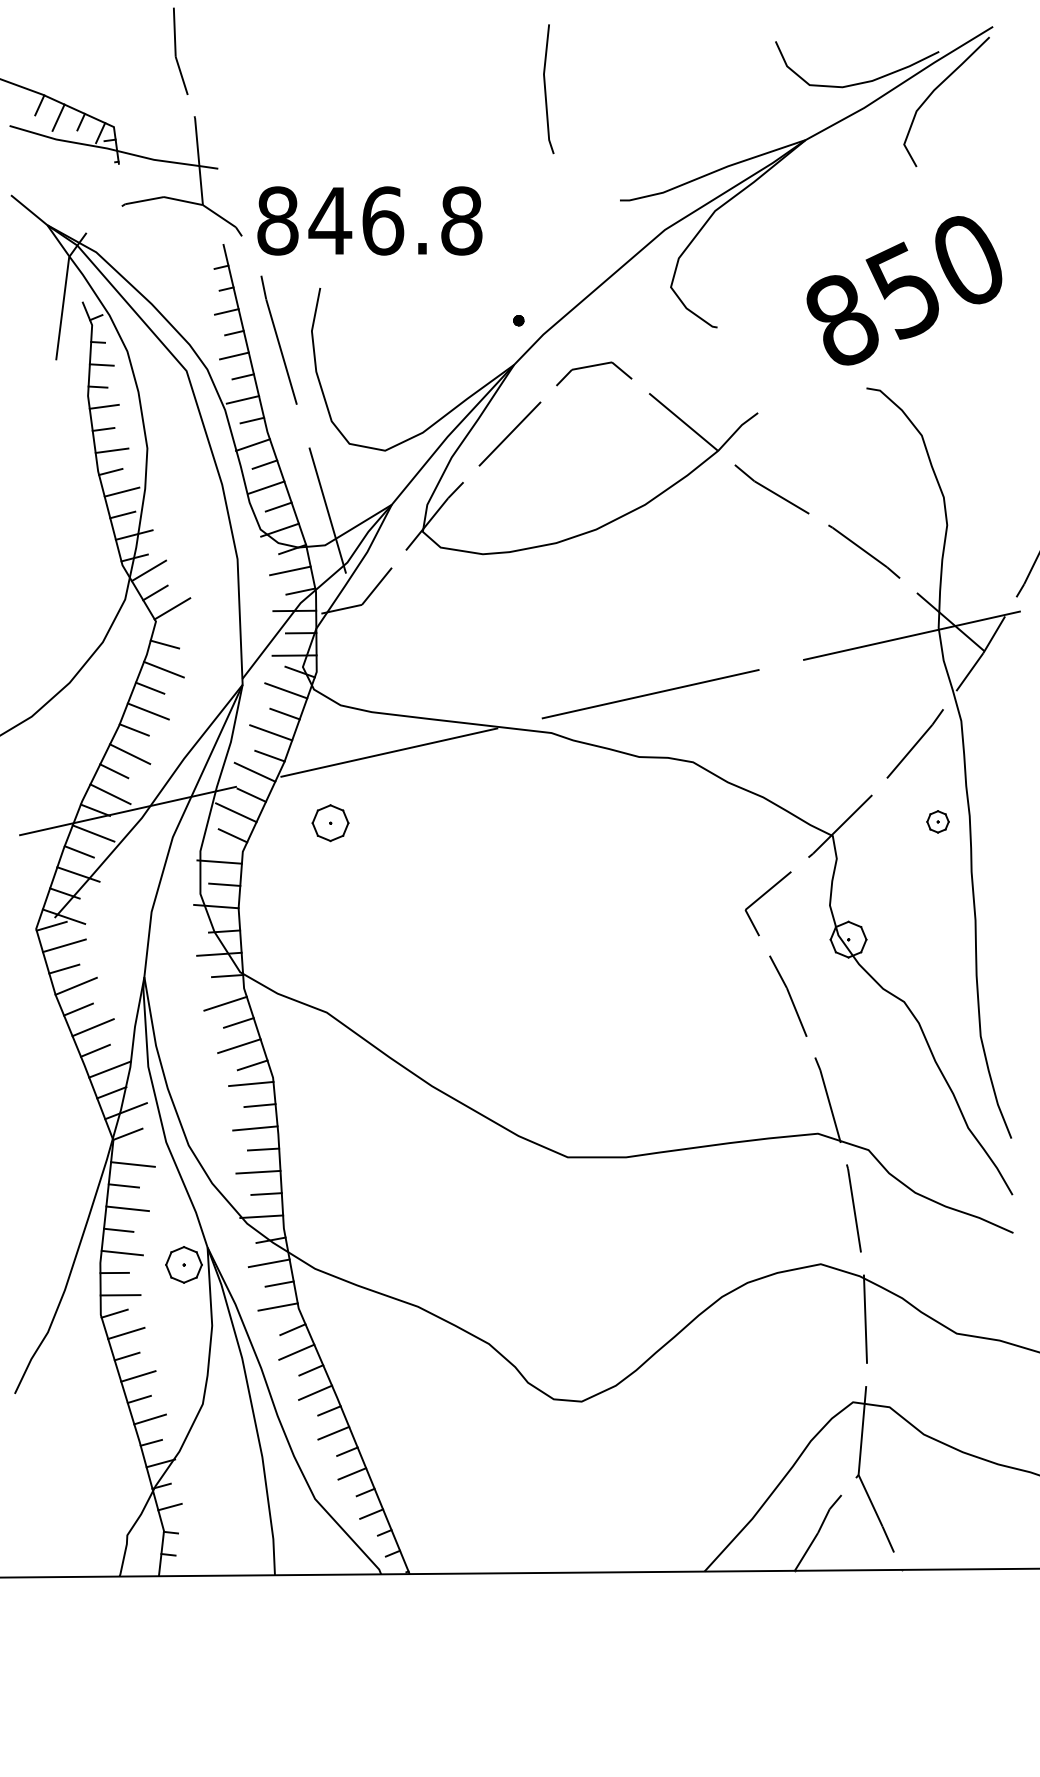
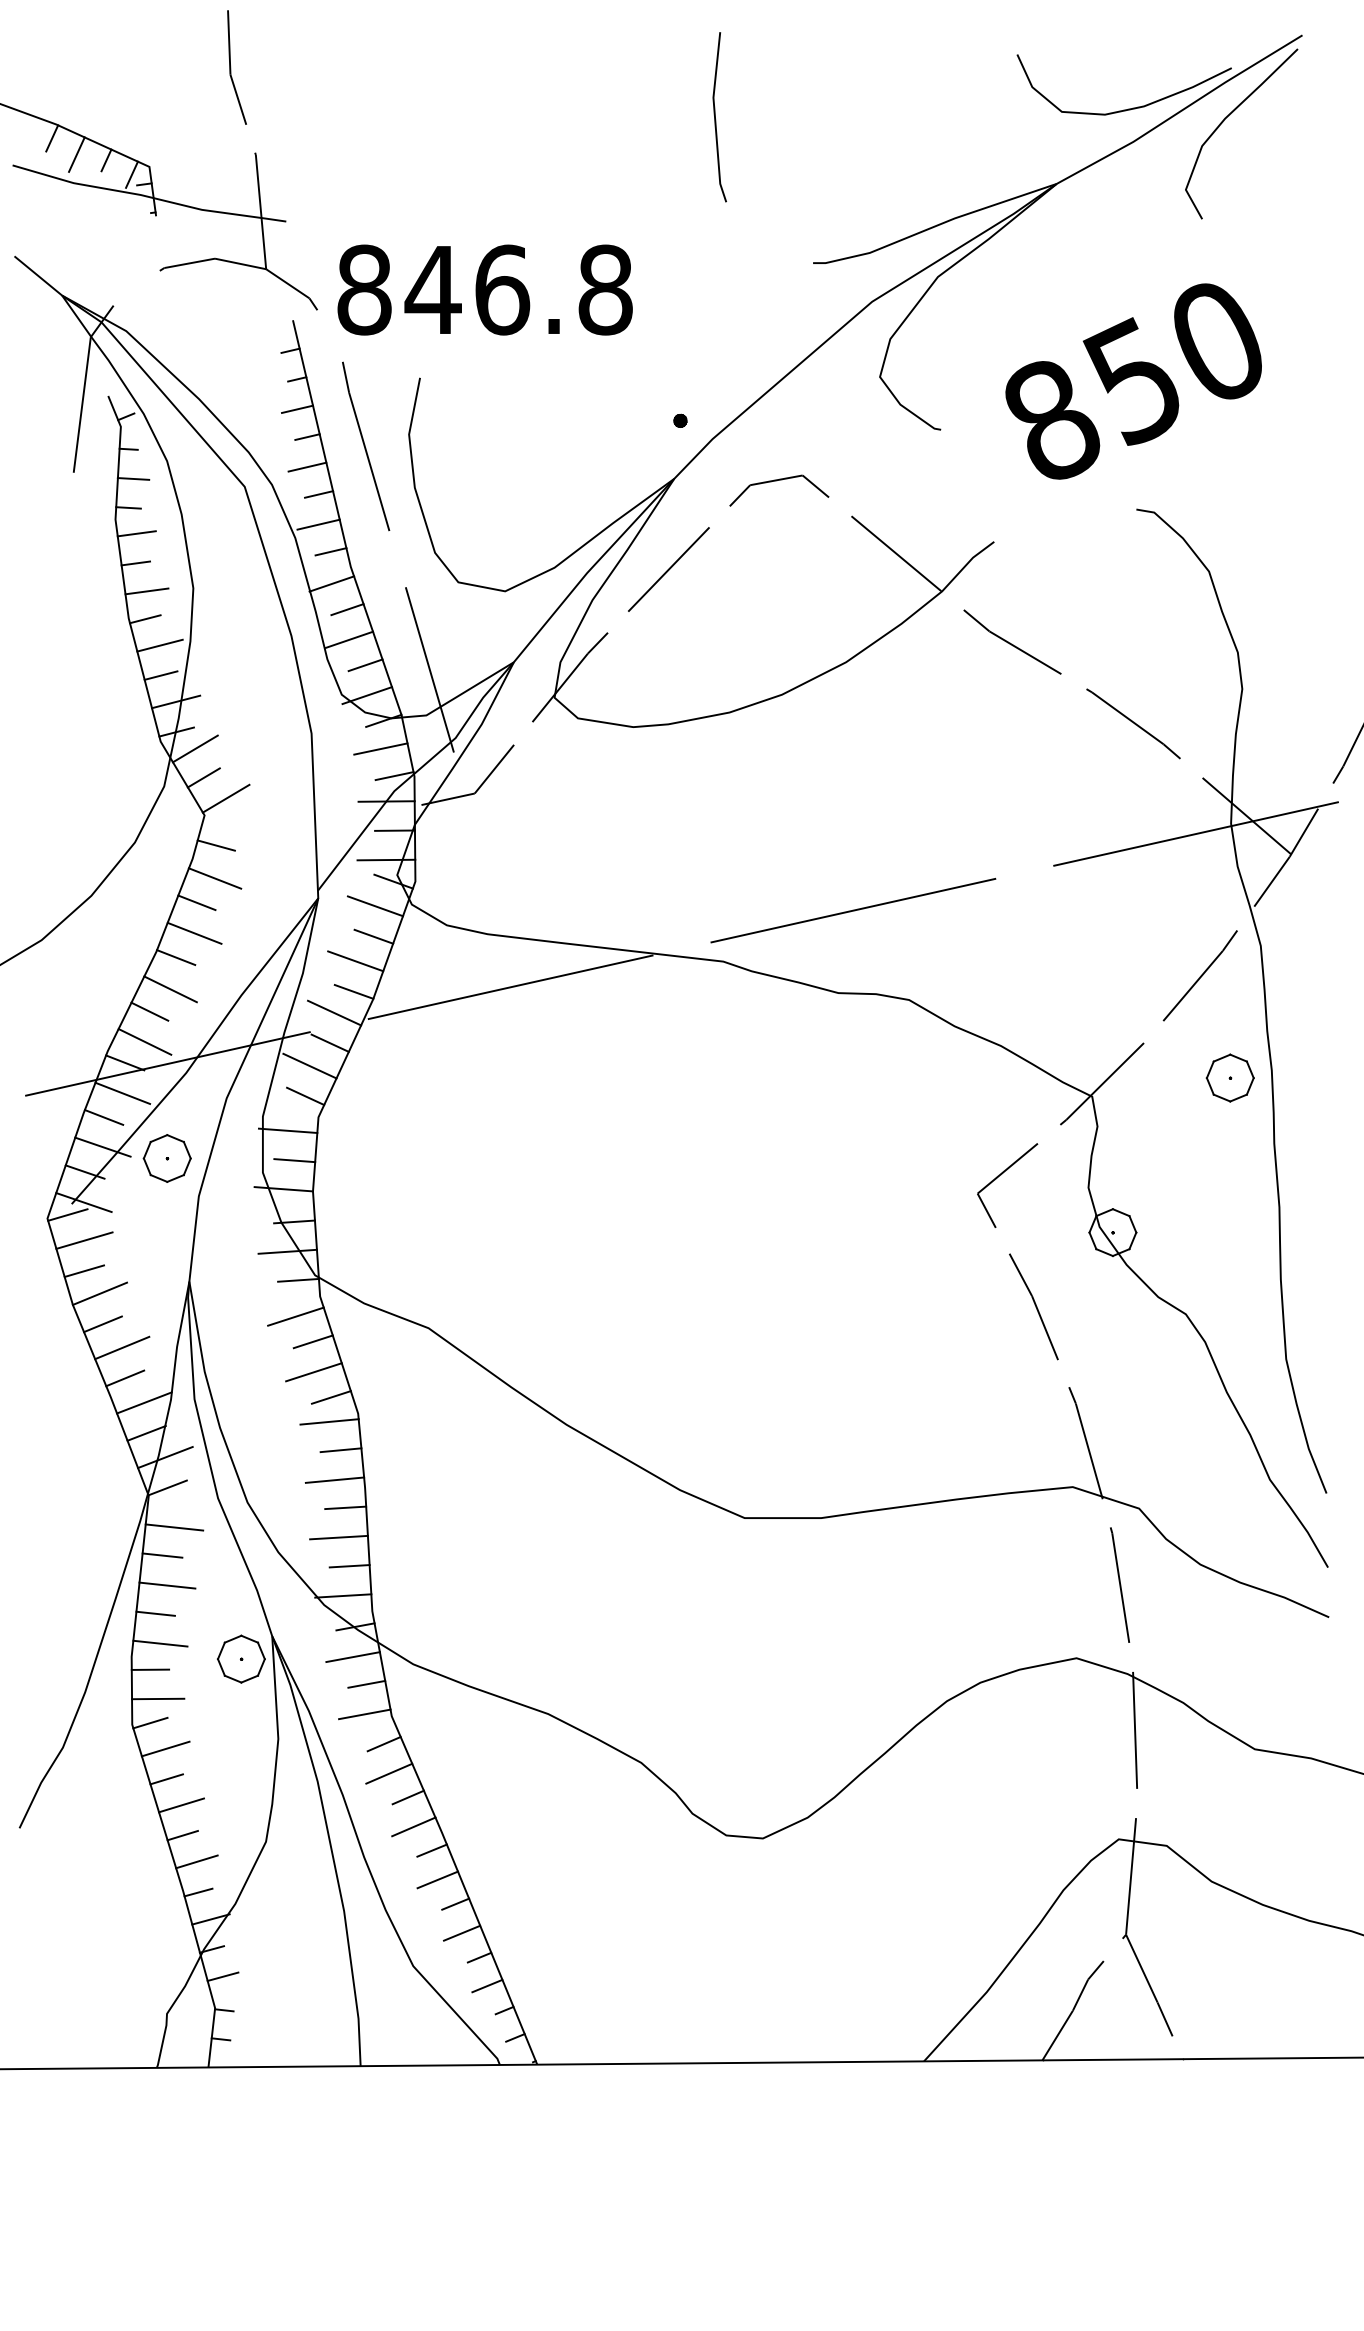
text: (904, 290) -> (1133, 381), moved
part: (937, 821) -> (1229, 1077), size x1.67
part: (330, 823) -> (167, 1158), moved

